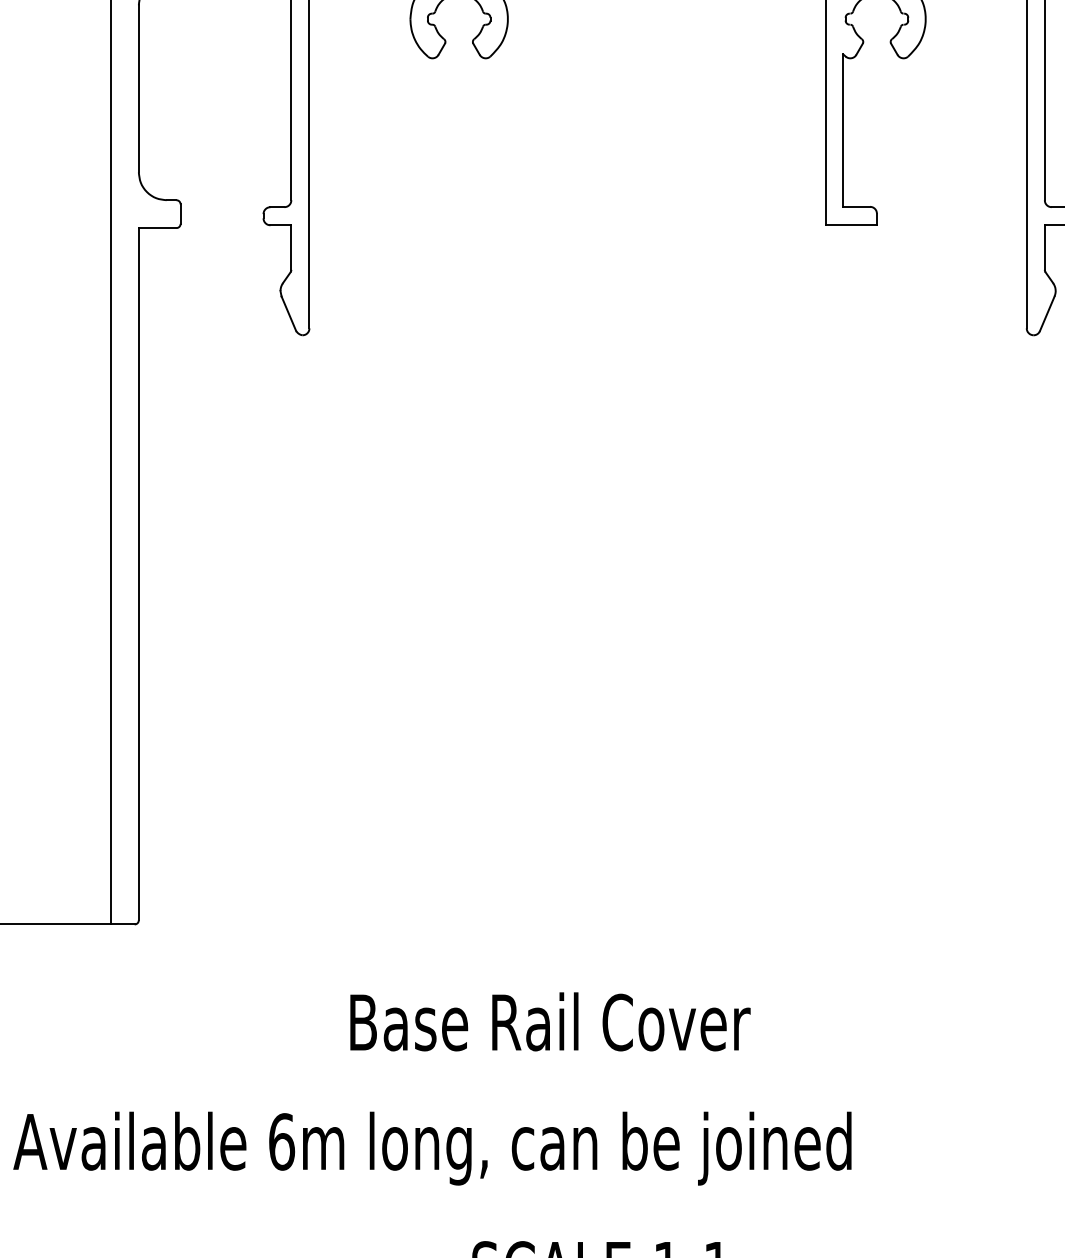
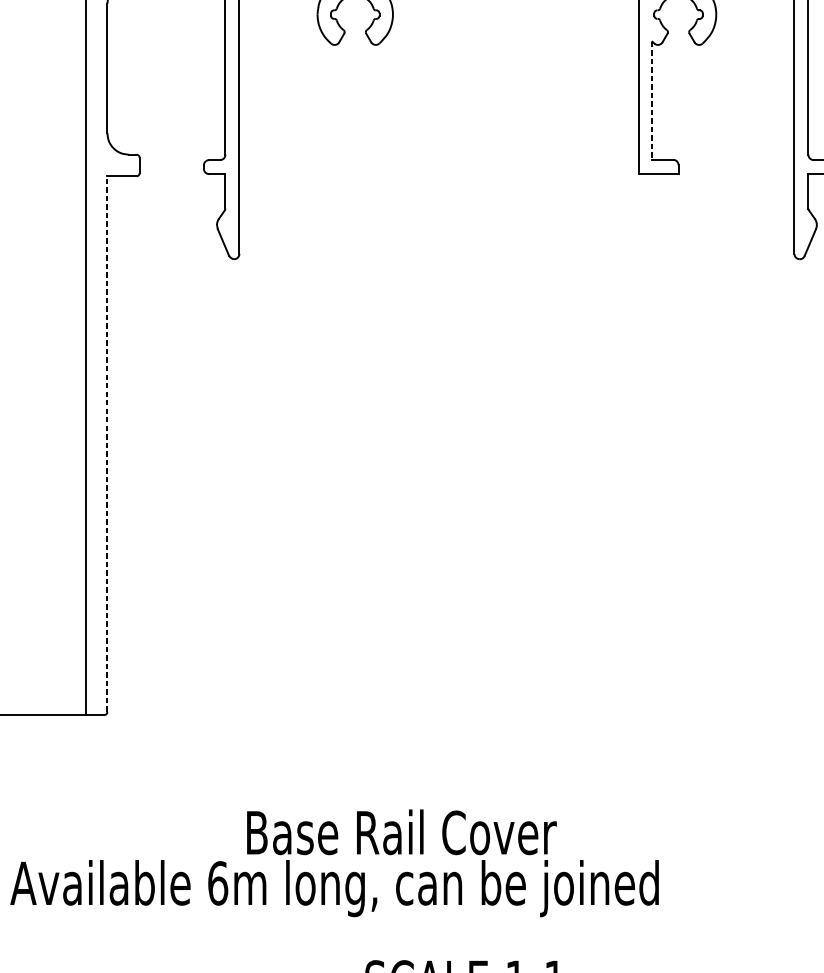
line: (843, 131) -> (652, 101), solid -> dashed
line: (138, 573) -> (107, 443), solid -> dashed
text: (550, 1021) -> (401, 832), moved

